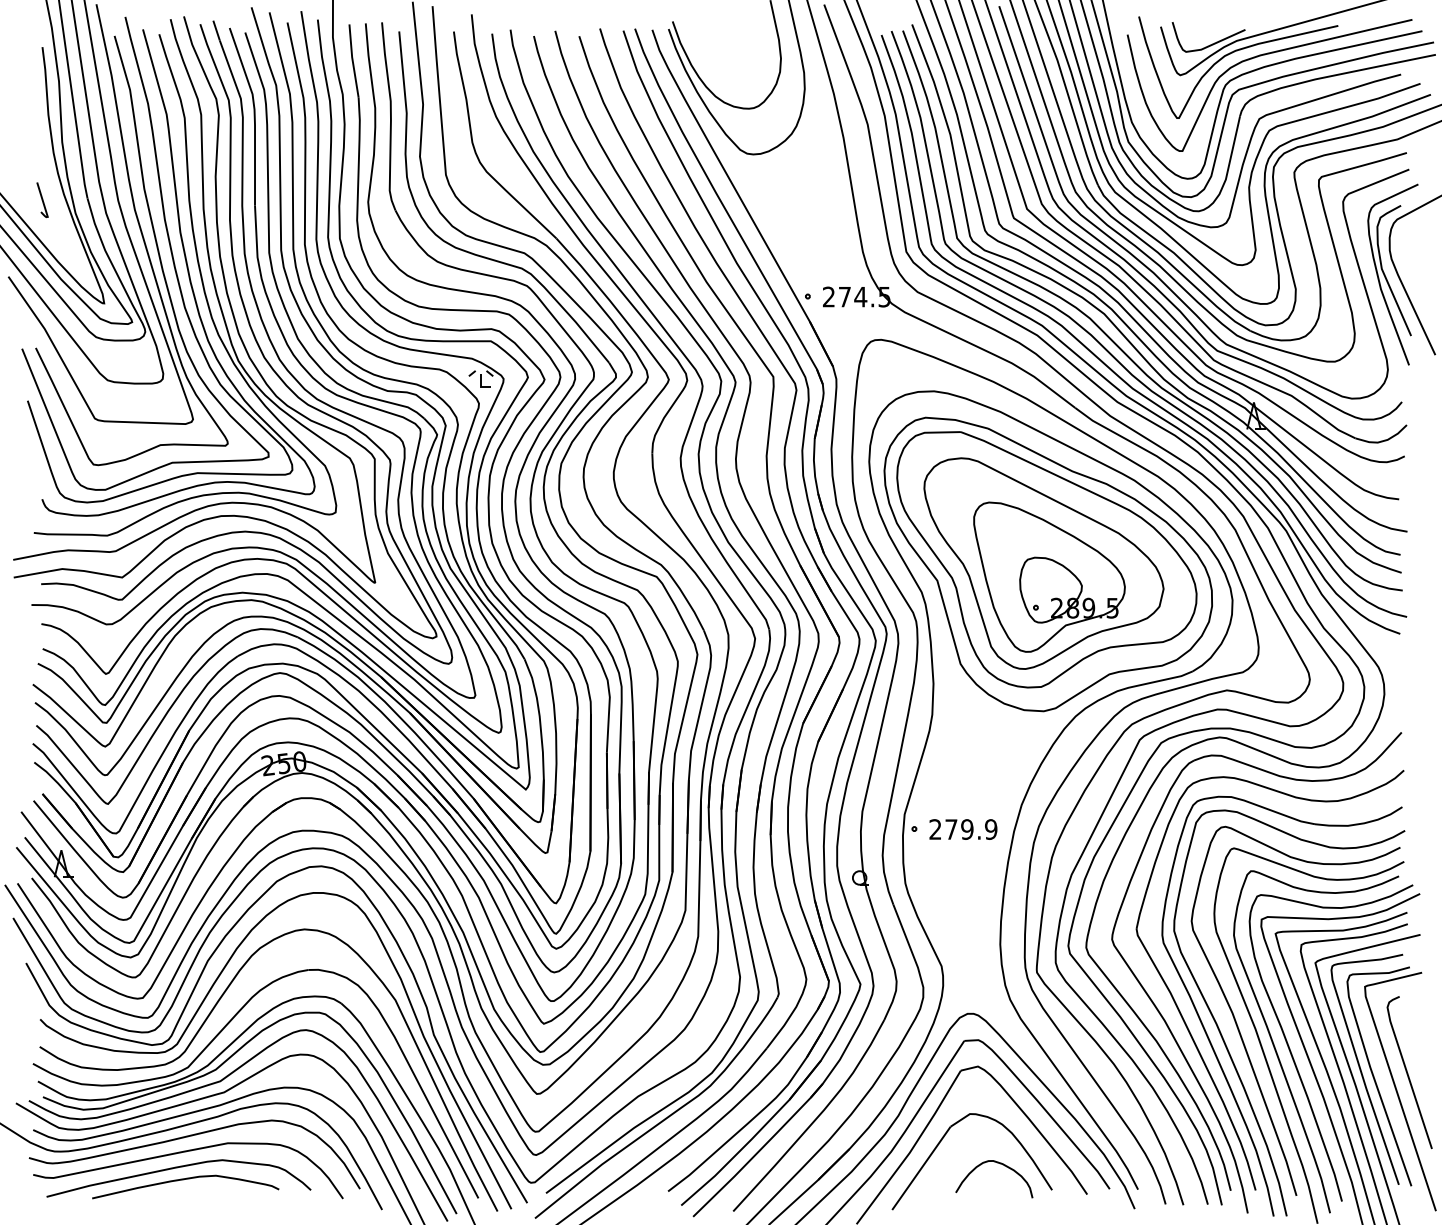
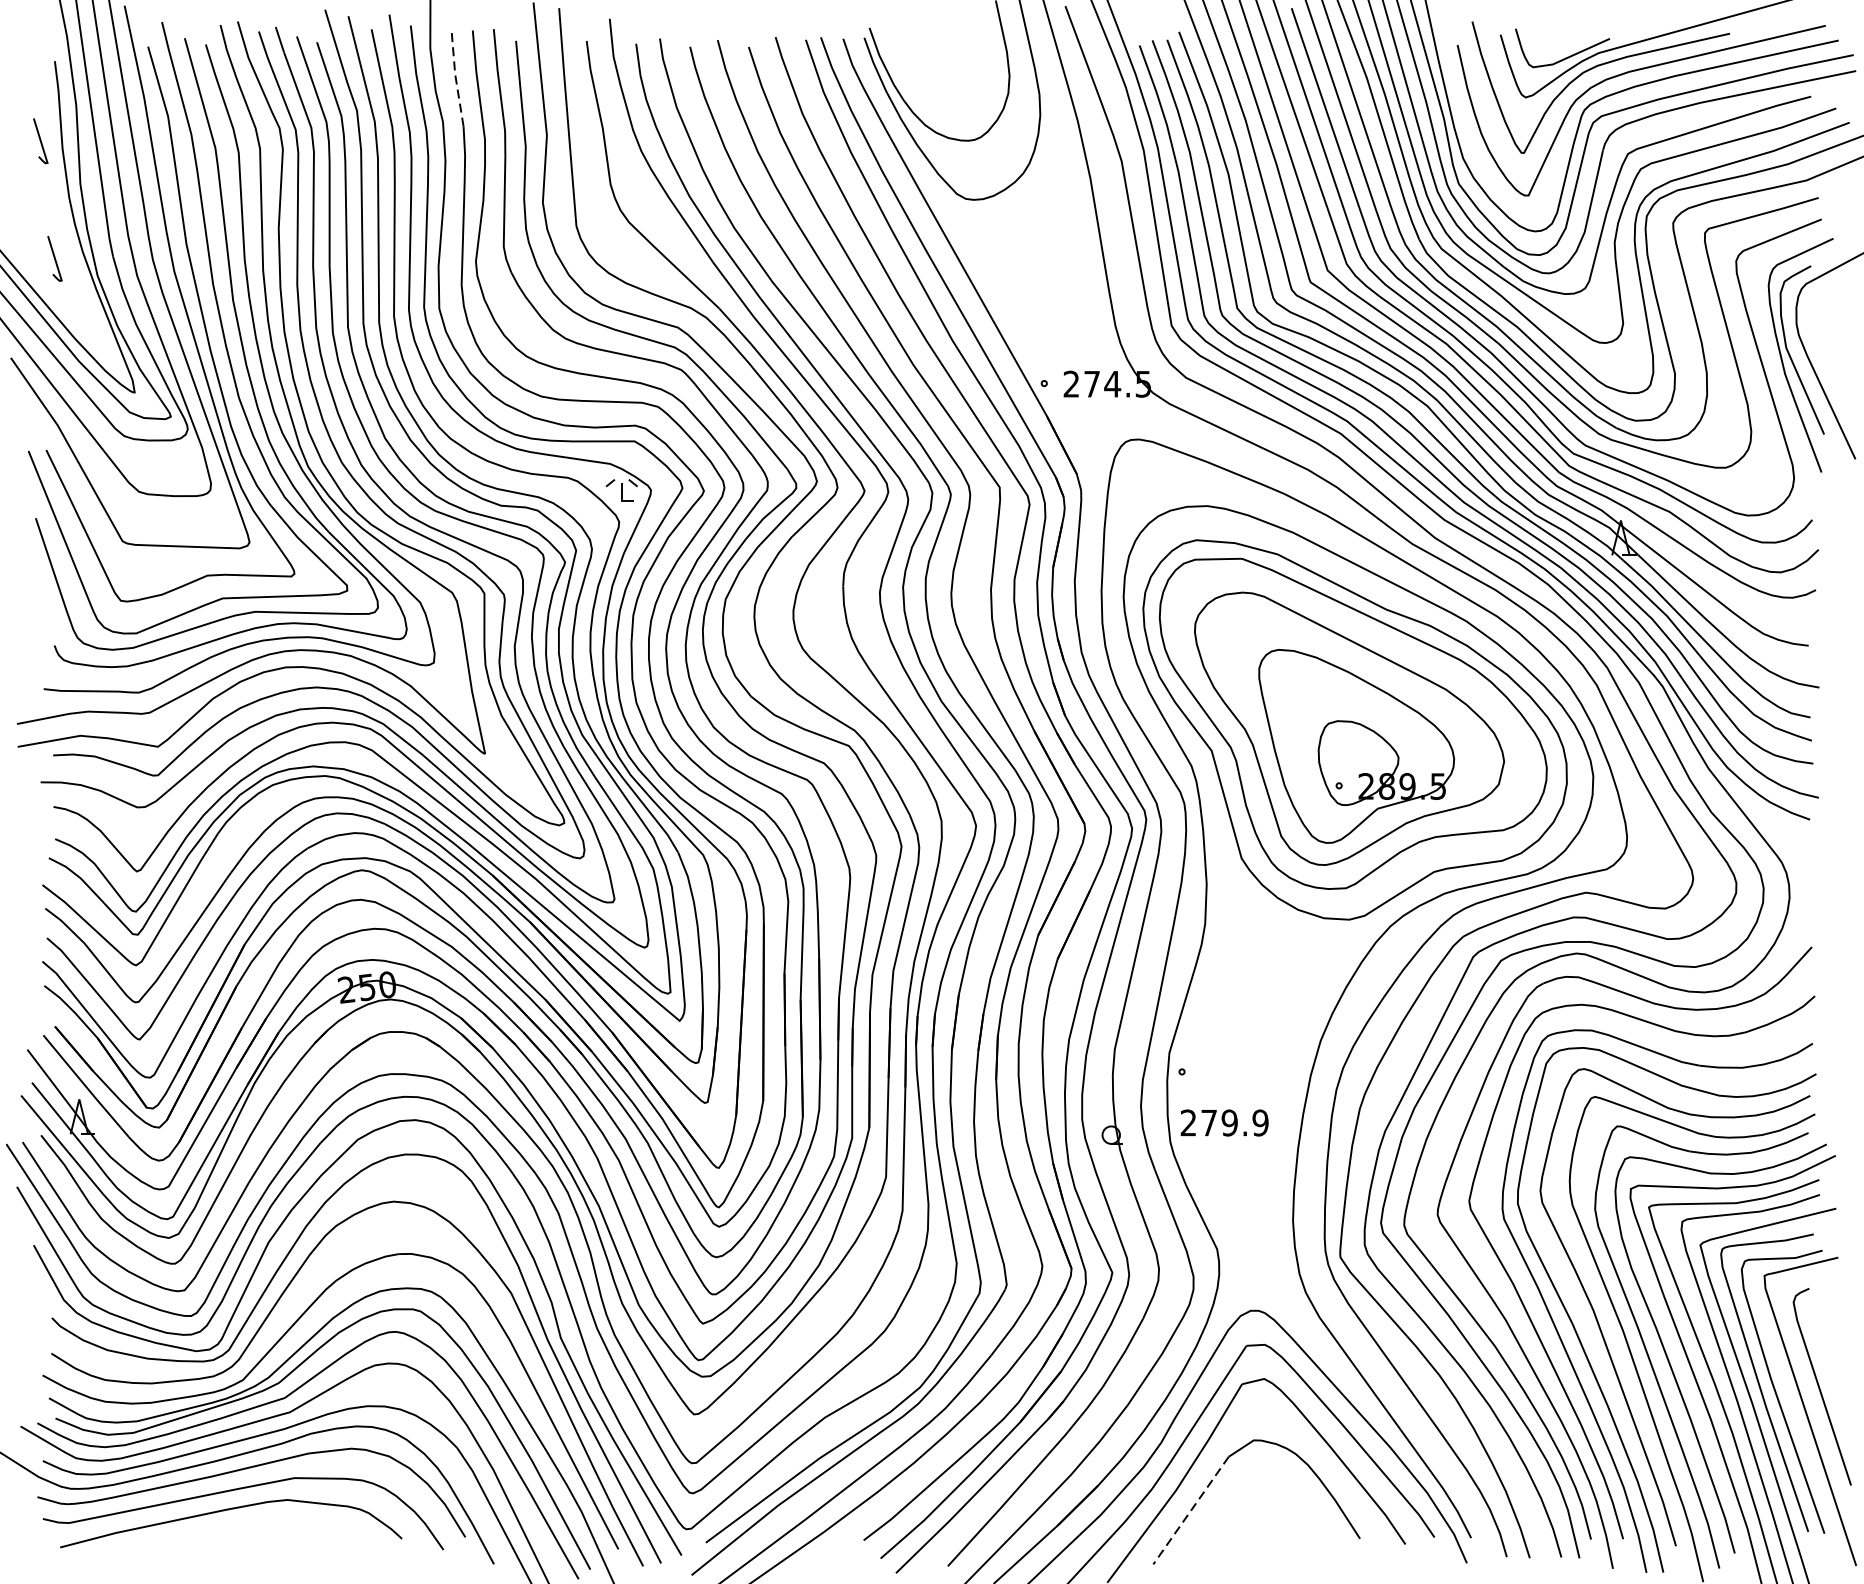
line: (352, 60) -> (455, 78), solid -> dashed
curve: (31, 109) -> (40, 141), added
text: (963, 829) -> (1224, 1122), moved
curve: (1002, 1165) -> (1295, 1506), removed
line: (921, 1168) -> (1191, 1510), solid -> dashed
curve: (183, 1180) -> (237, 1526), removed

